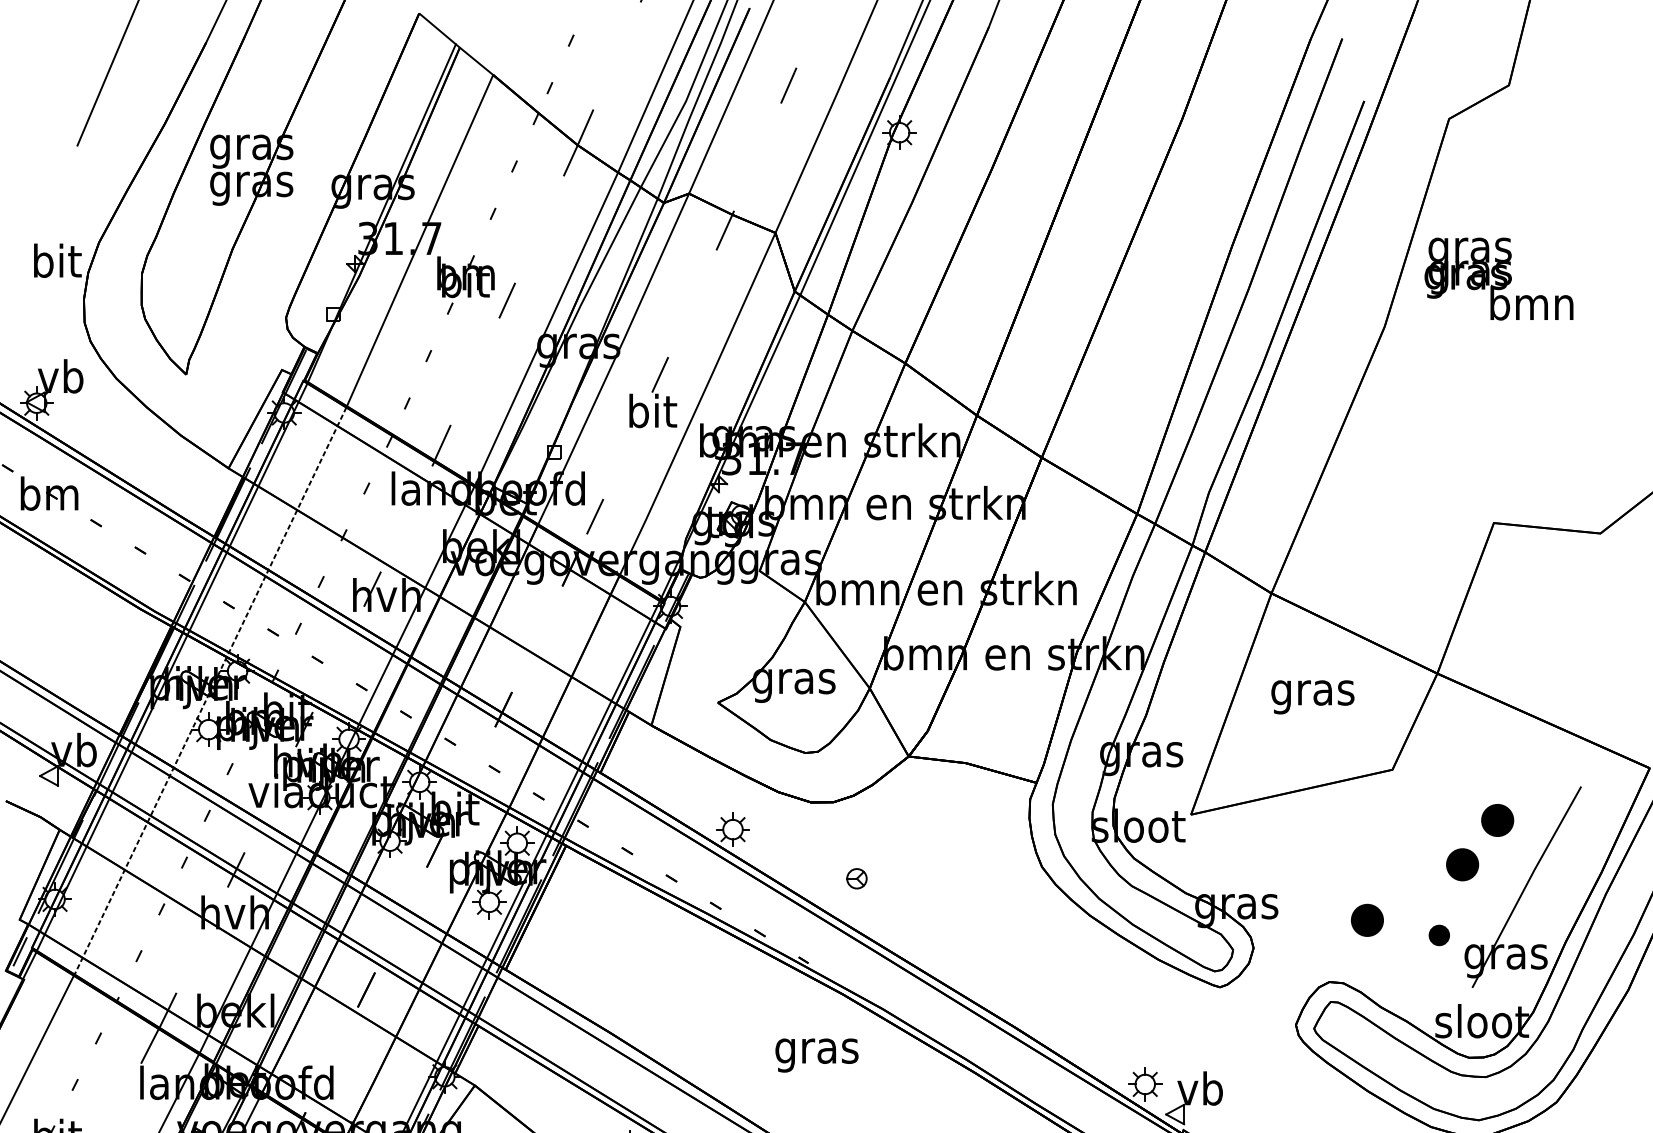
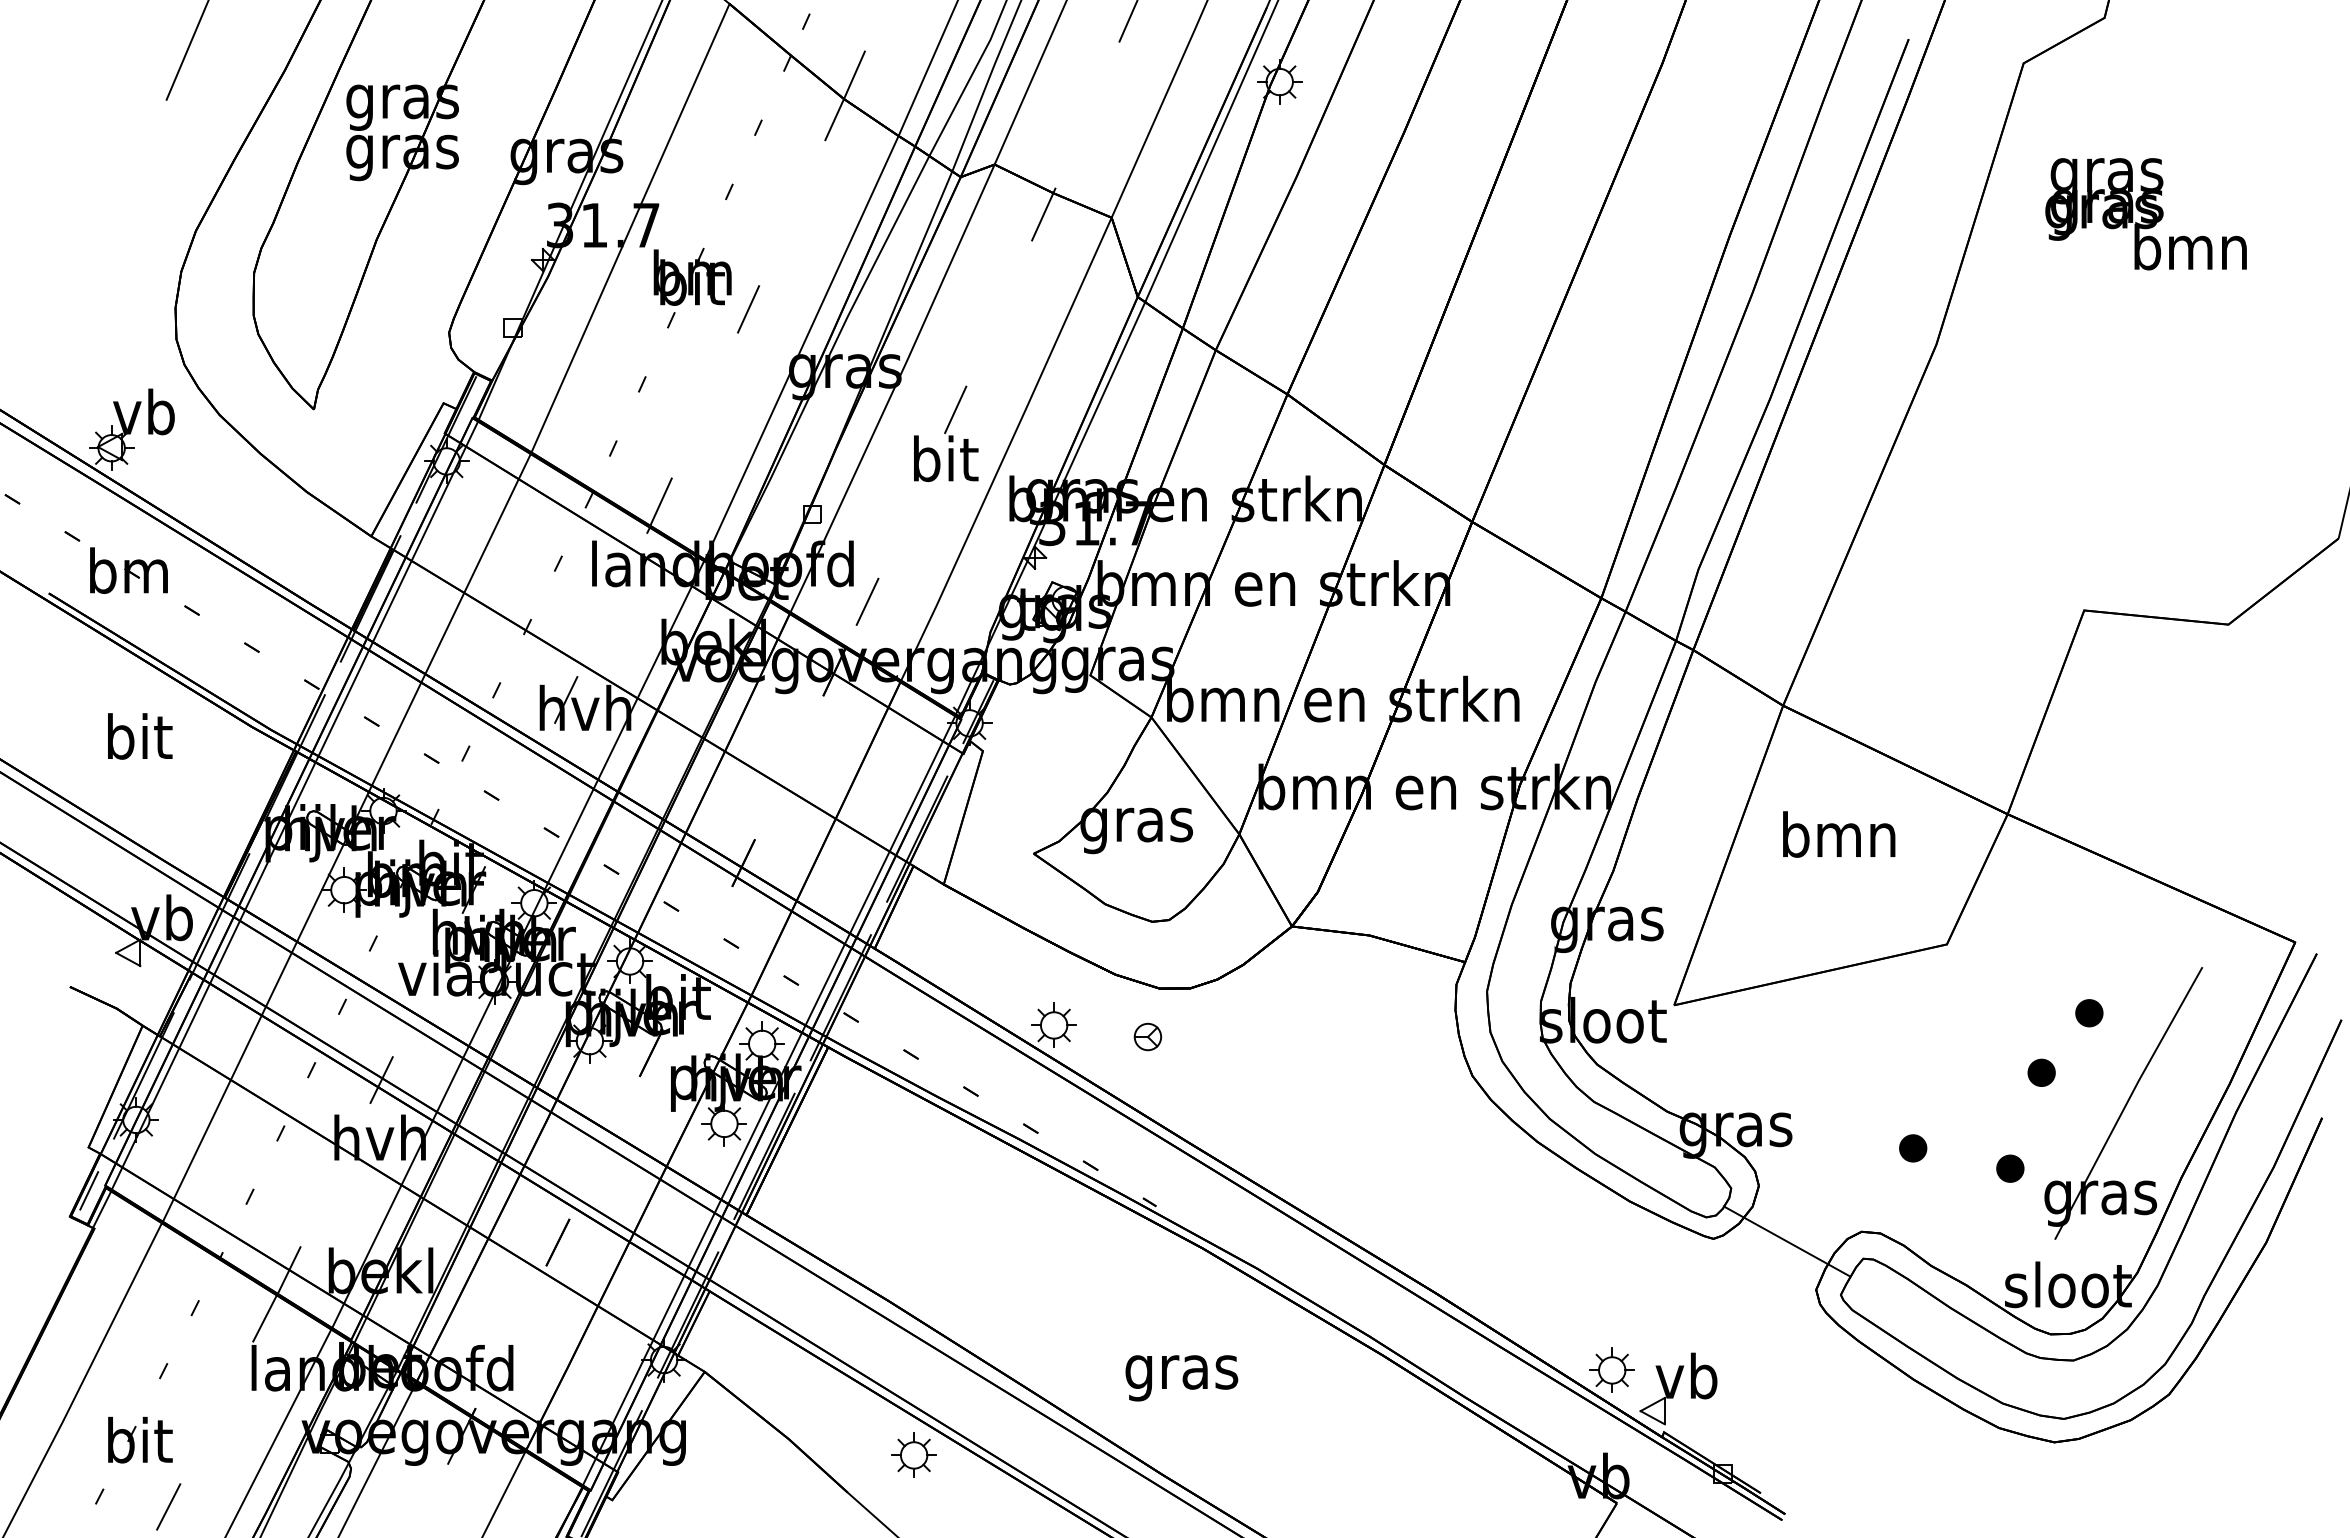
text: (58, 260) -> (140, 736), moved
text: (1498, 279) -> (2145, 214), moved
line: (210, 690) -> (346, 837), dashed -> solid
text: (1312, 692) -> (1838, 840), gras -> bmn
part: (1497, 820) -> (2089, 1013), size x0.62
part: (1462, 864) -> (2041, 1072), size x0.62
part: (856, 878) -> (1147, 1036), moved
part: (1367, 920) -> (1913, 1148), size x0.62
line: (1273, 989) -> (1786, 1241), added
text: (816, 1055) -> (1181, 1378), moved

